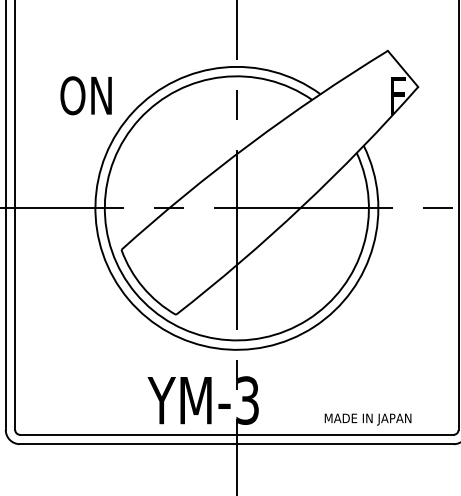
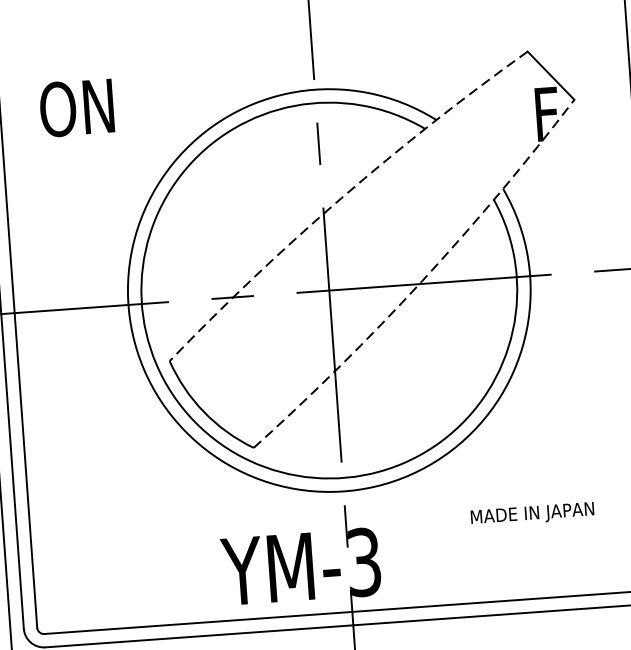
text: (85, 95) -> (75, 107), moved
arc: (250, 144) -> (342, 198), solid -> dashed
arc: (302, 206) -> (422, 281), solid -> dashed
text: (367, 419) -> (531, 514), moved

